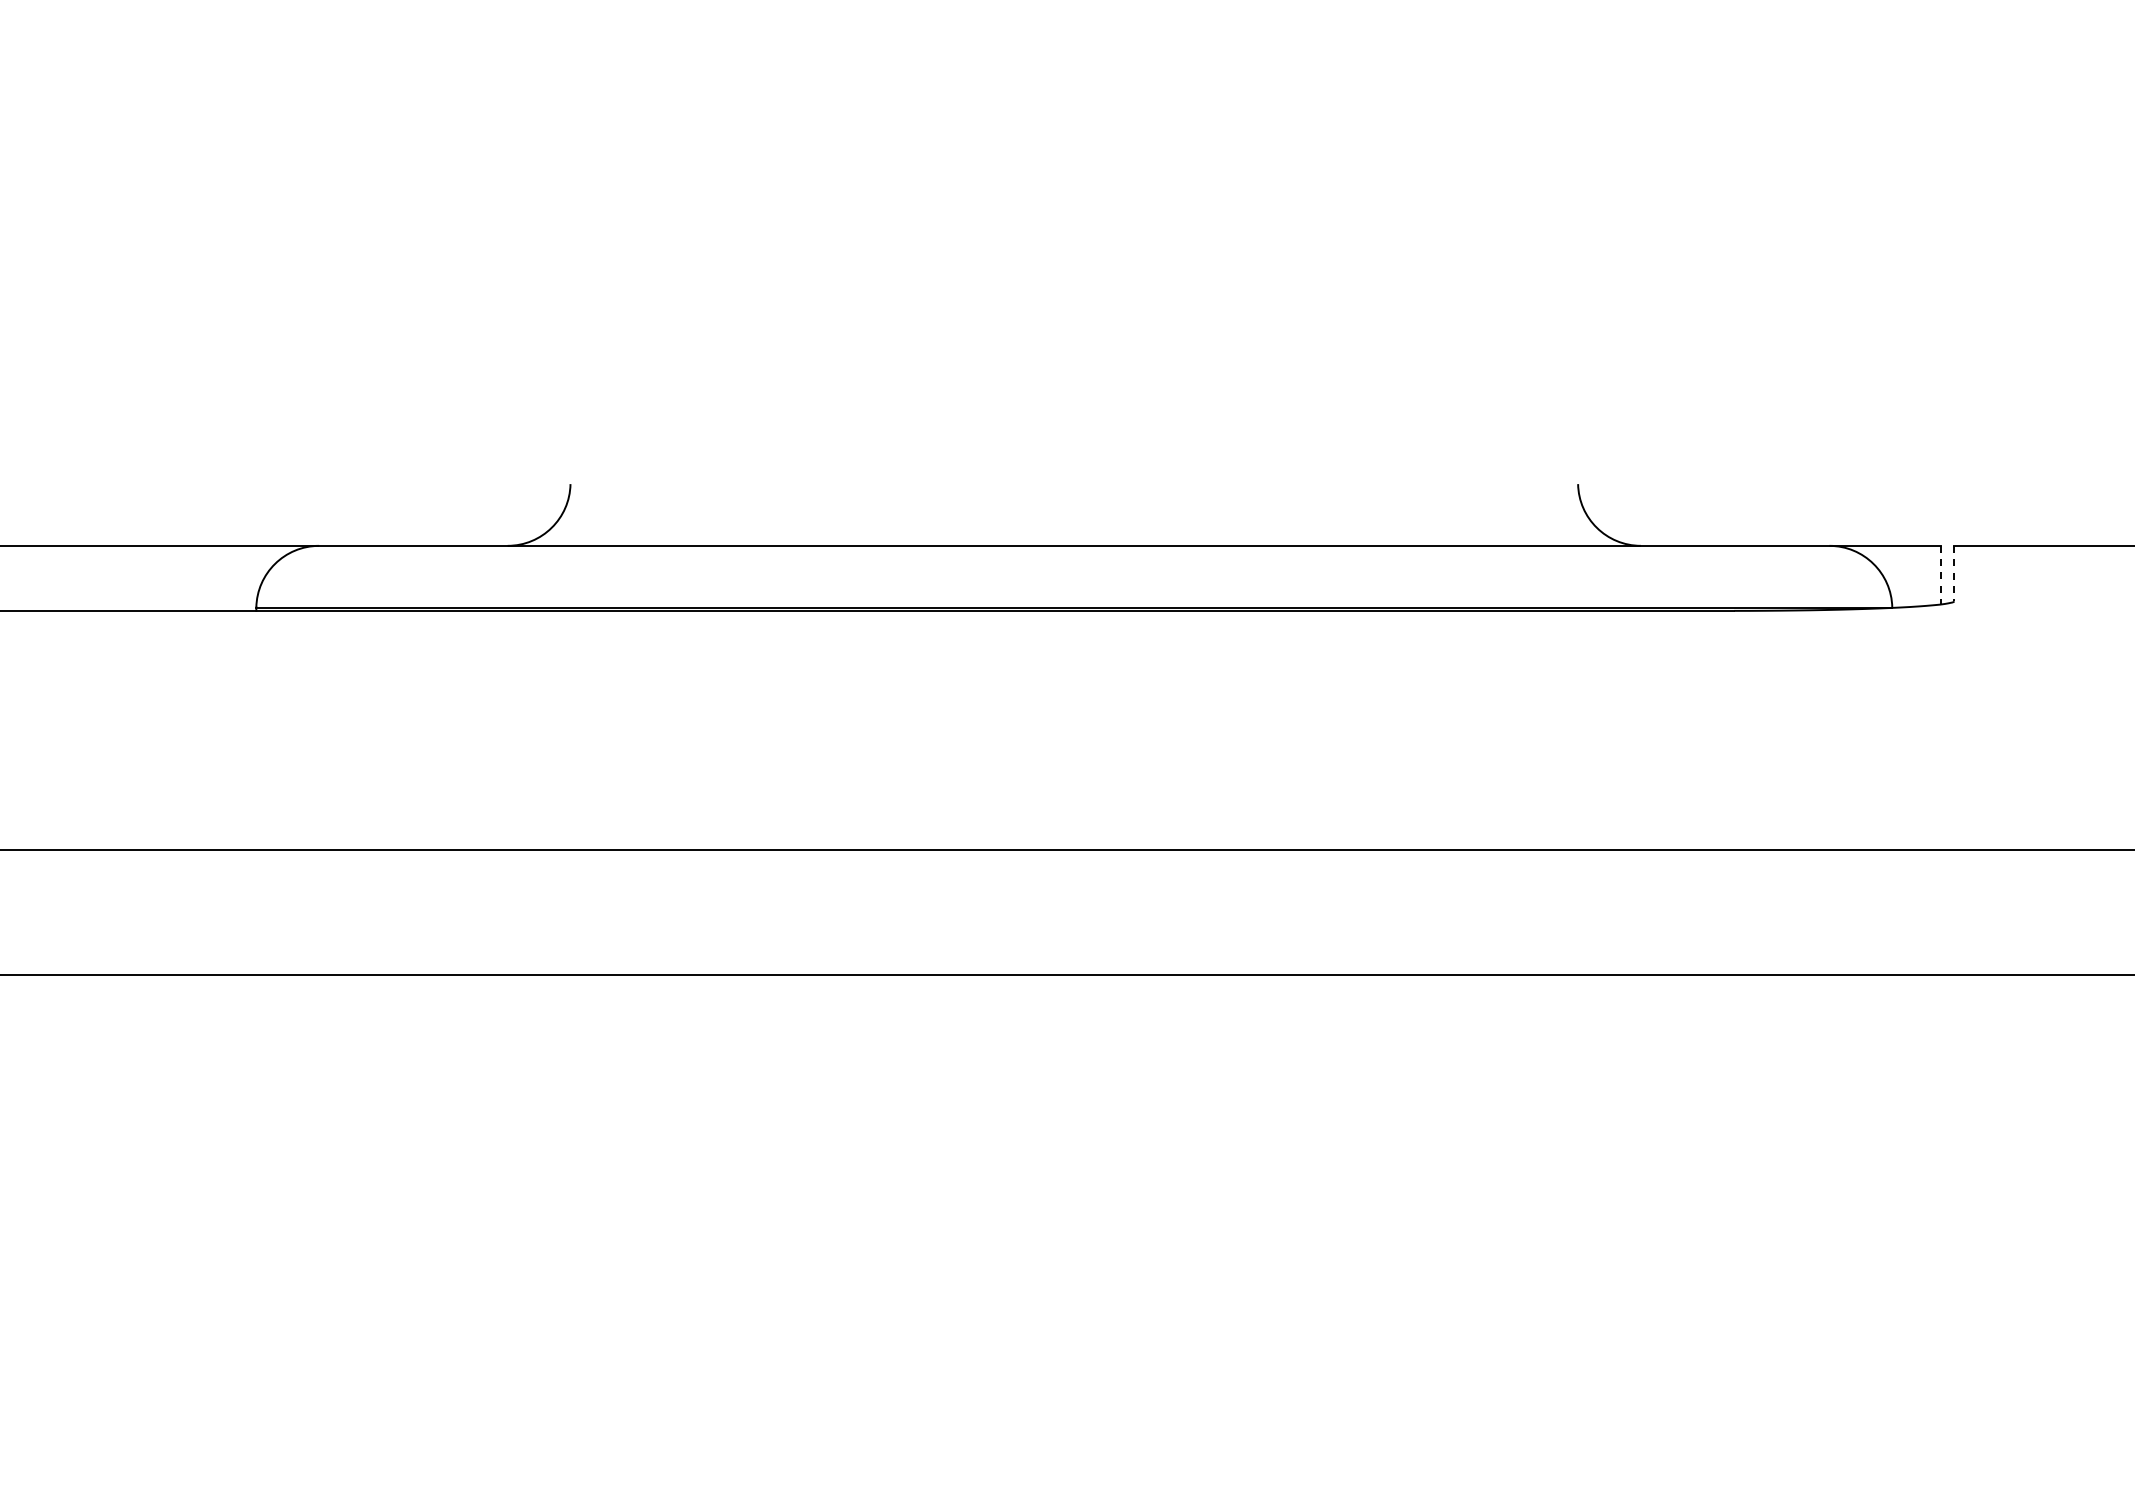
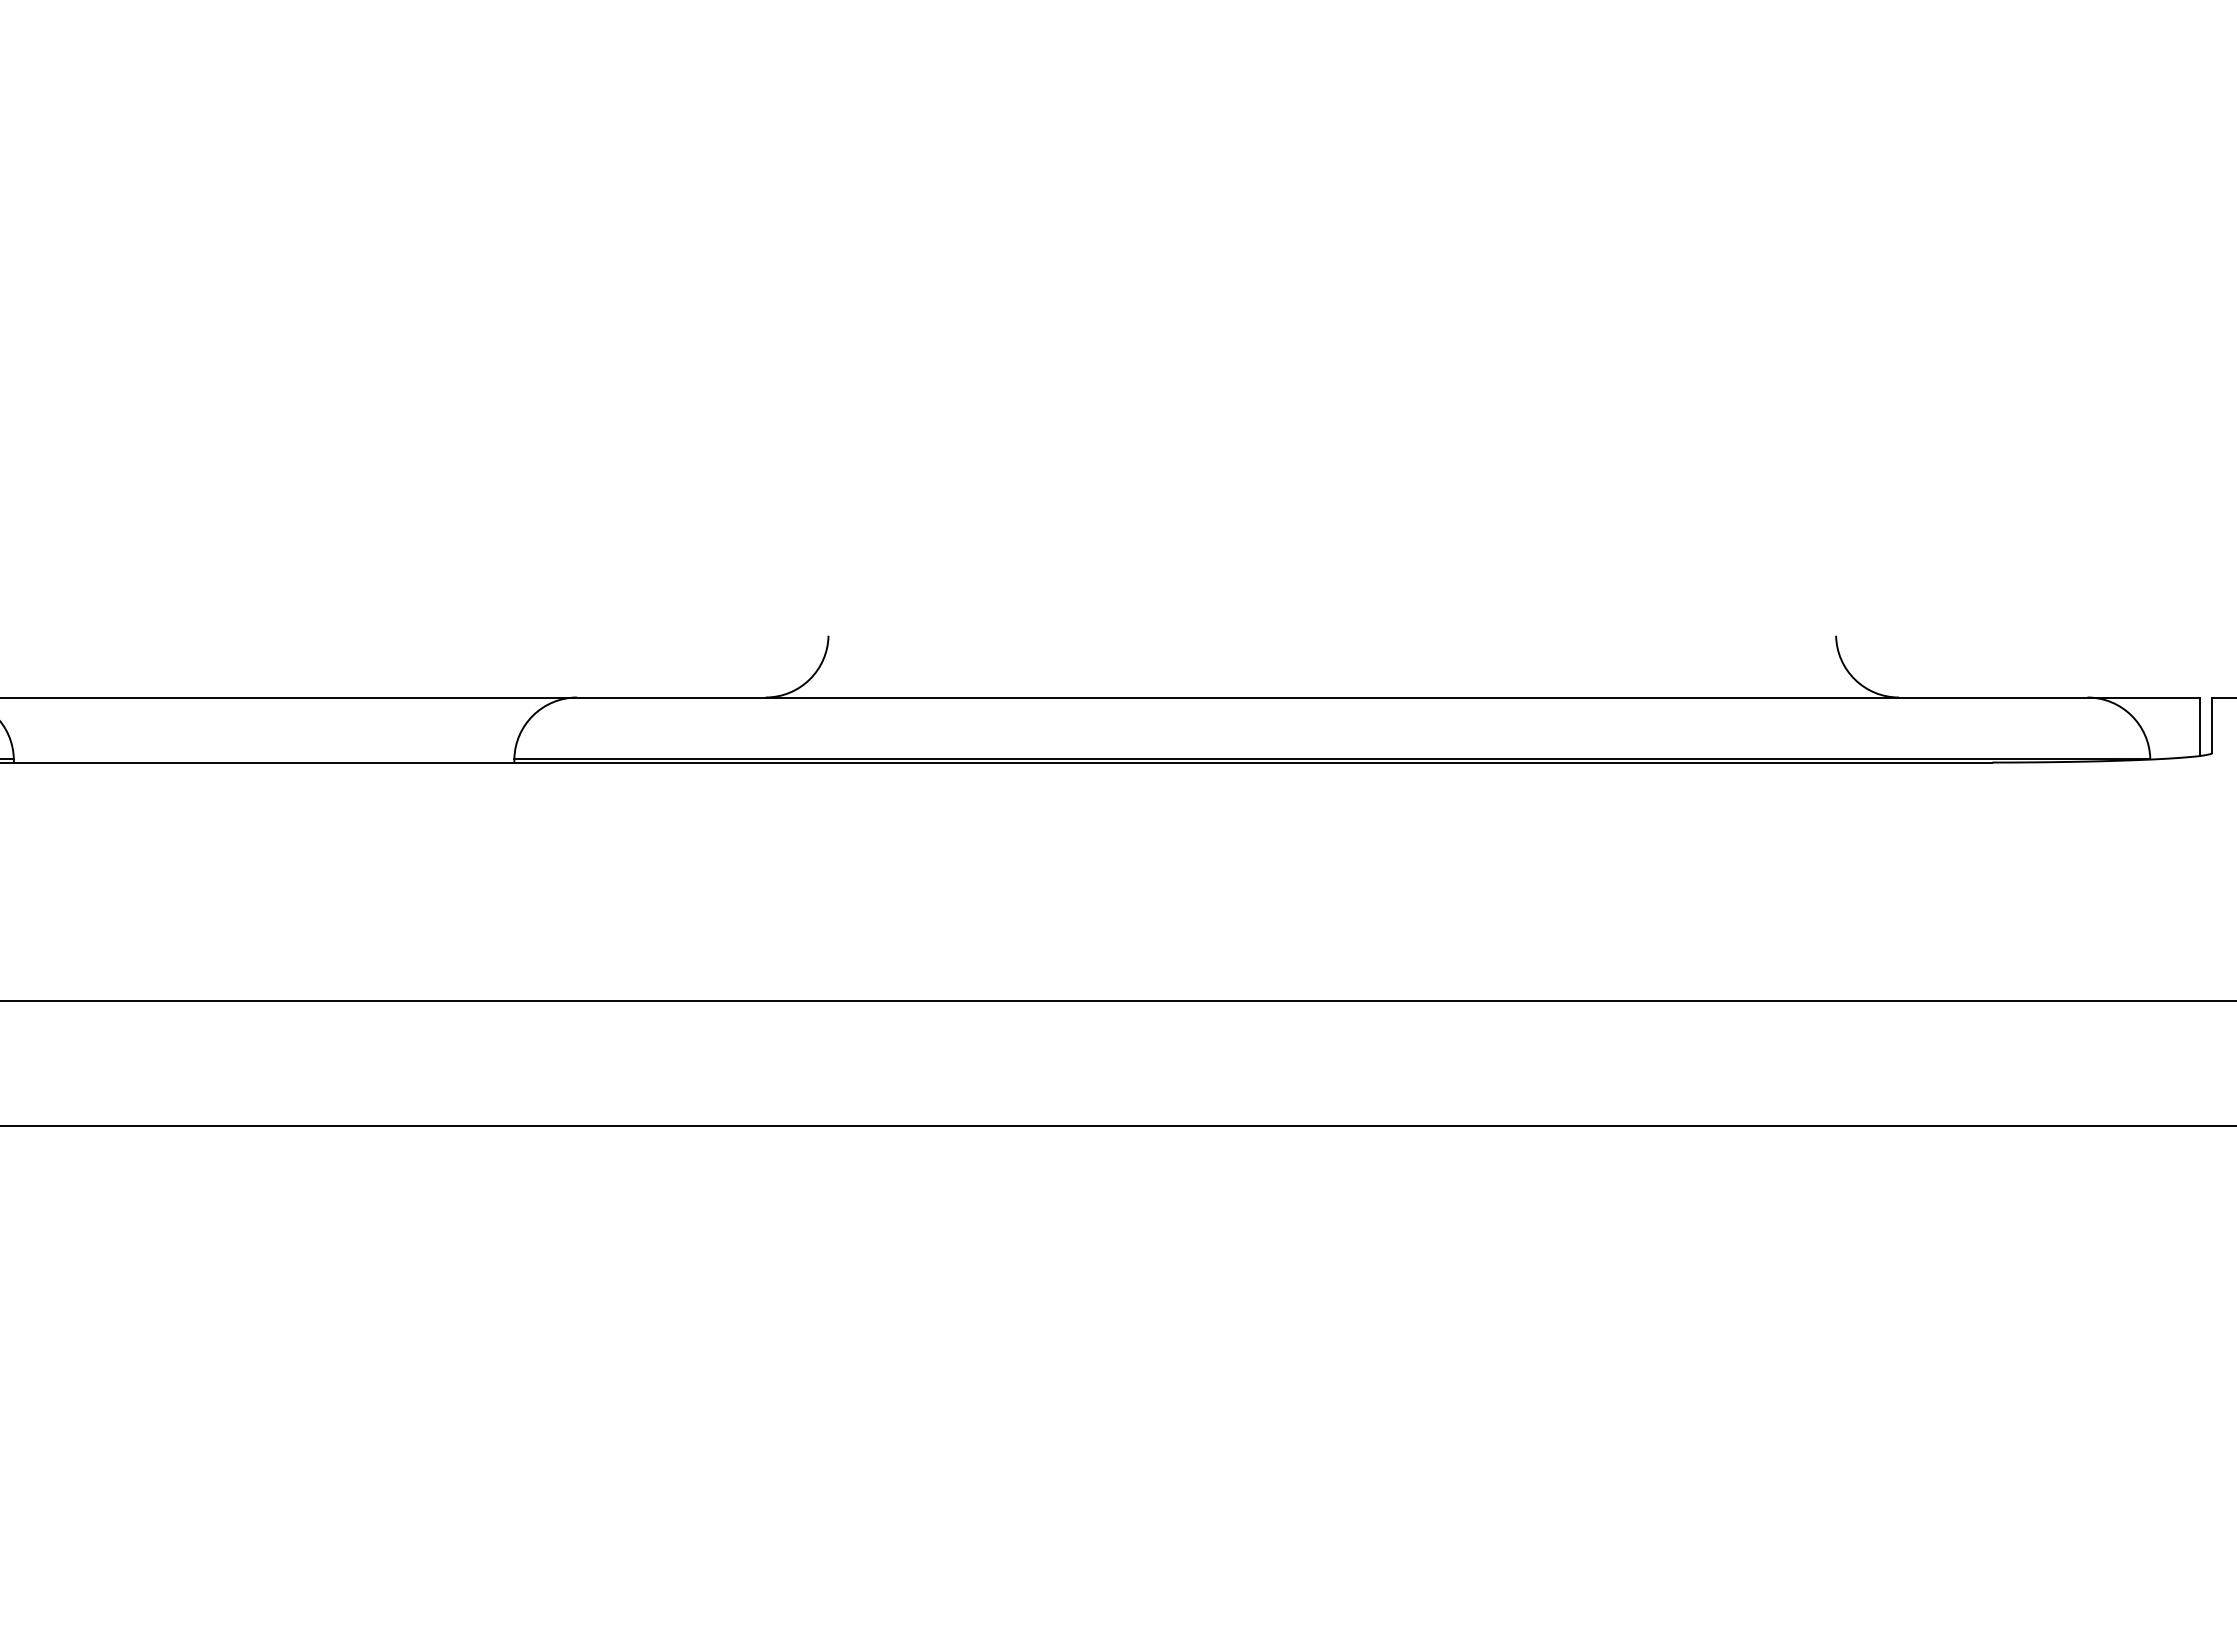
line: (1954, 573) -> (2212, 725), dashed -> solid
line: (1941, 575) -> (2199, 727), dashed -> solid

